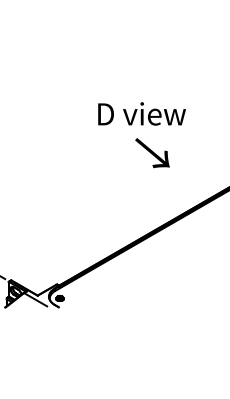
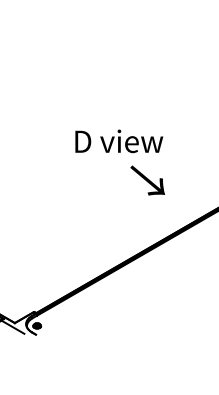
text: (152, 153) -> (147, 180), moved

